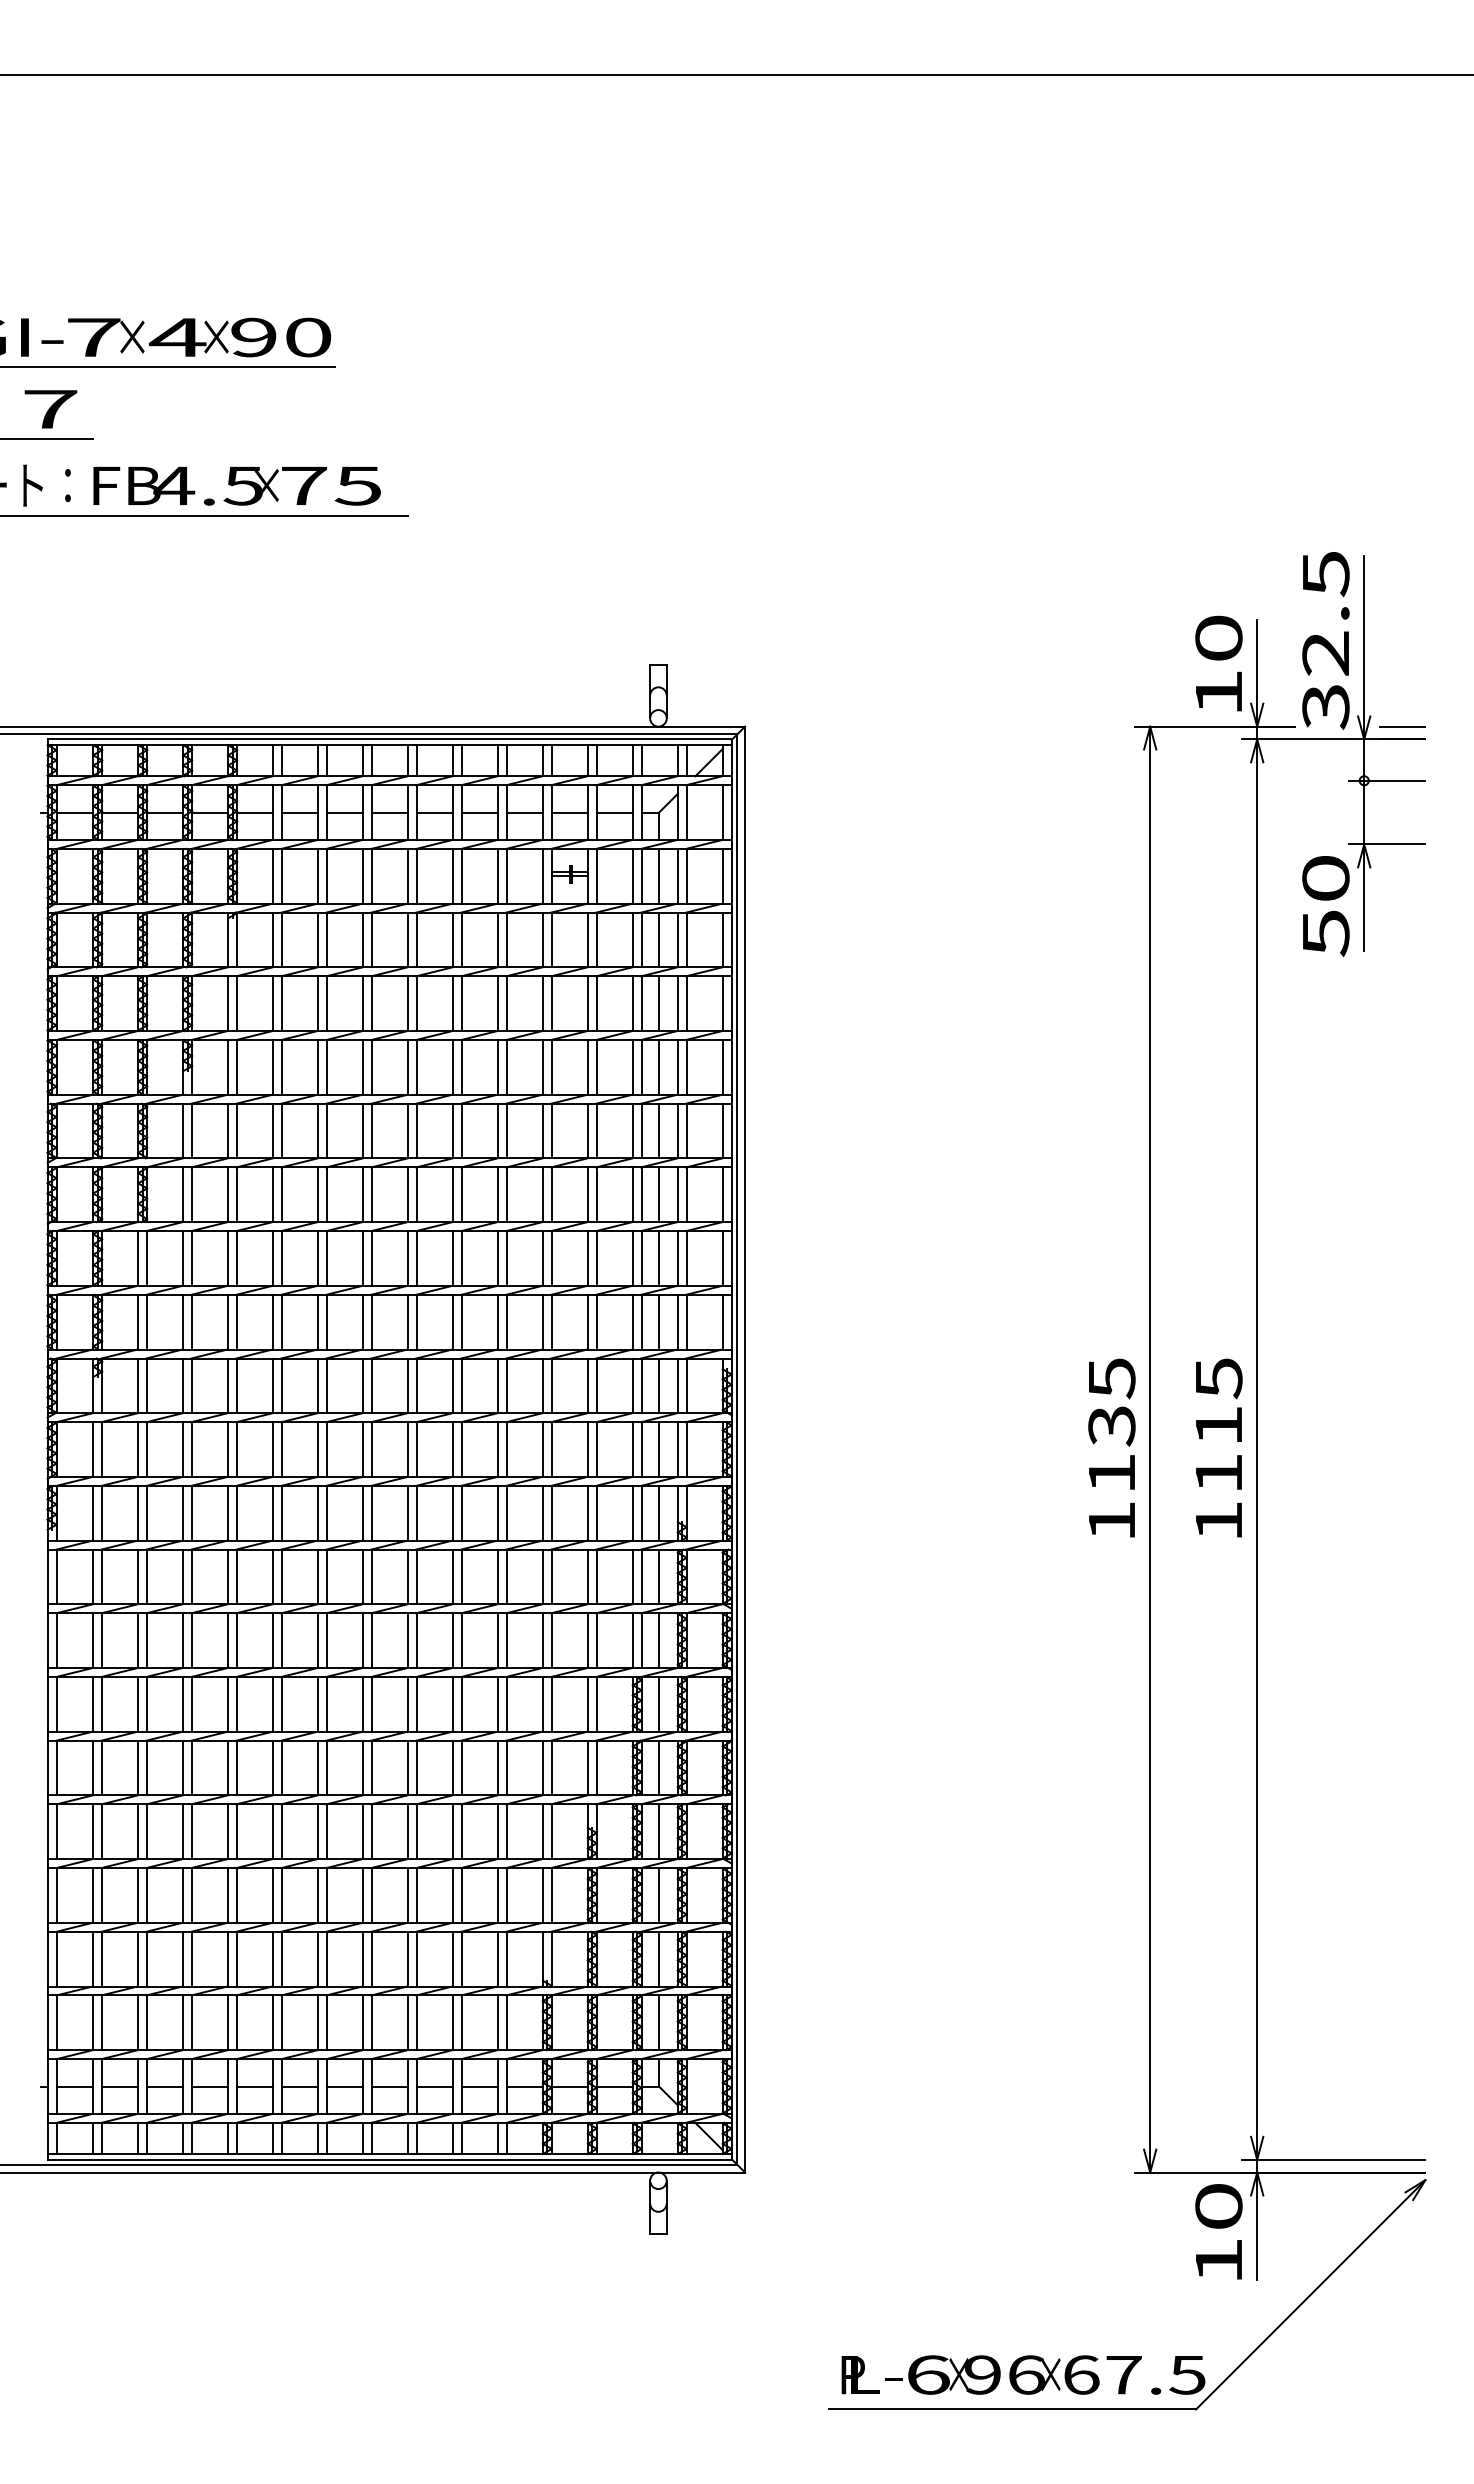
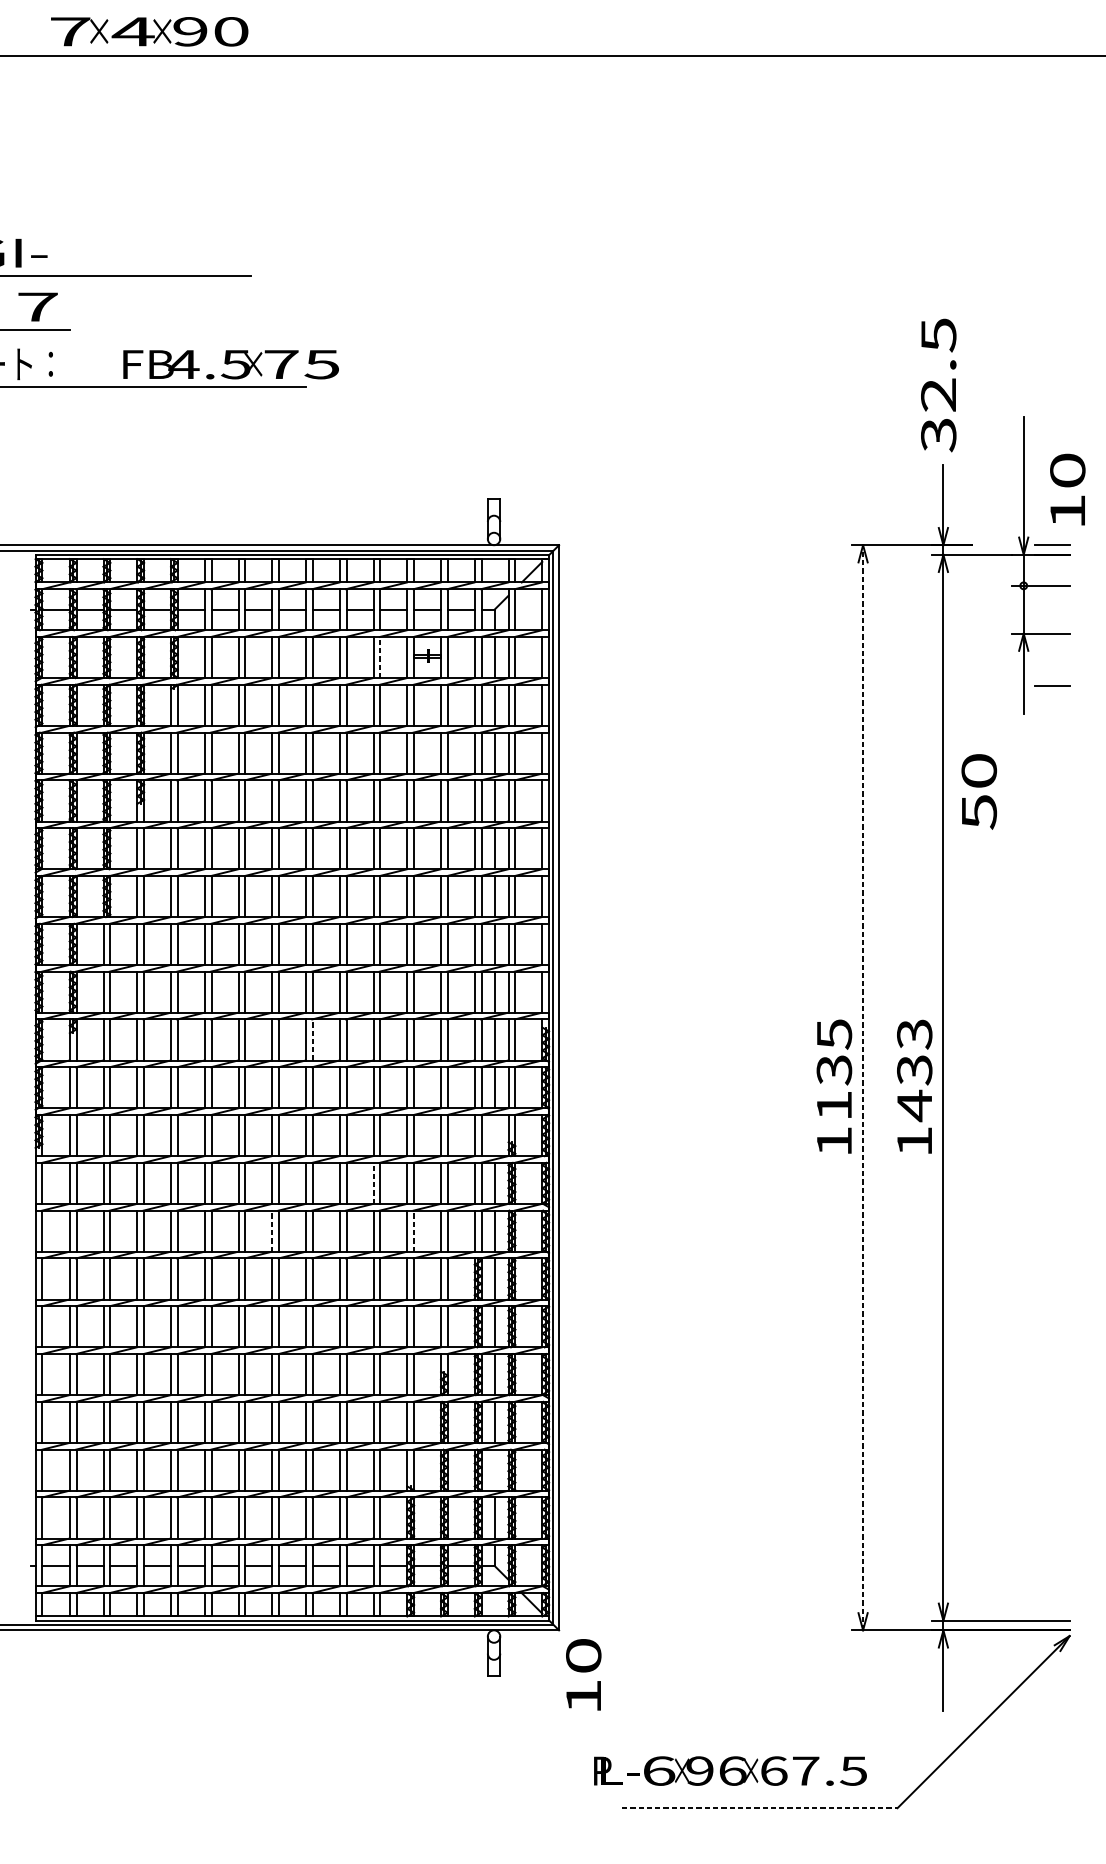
text: (199, 337) -> (149, 31), moved
text: (236, 486) -> (230, 364), moved
text: (1325, 640) -> (938, 385), moved
text: (1218, 663) -> (1067, 489), moved
line: (506, 875) -> (380, 656), solid -> dashed
text: (1325, 906) -> (978, 792), moved
line: (1402, 914) -> (1052, 686), added
line: (416, 1385) -> (312, 1039), solid -> dashed
text: (1218, 1426) -> (914, 1070), 1115 -> 1433
line: (1150, 1449) -> (863, 1087), solid -> dashed
line: (659, 1512) -> (494, 1135), removed
line: (497, 1576) -> (373, 1183), solid -> dashed
line: (363, 1640) -> (272, 1231), solid -> dashed
line: (551, 1640) -> (413, 1231), solid -> dashed
line: (659, 1958) -> (494, 1469), removed
text: (1218, 2231) -> (583, 1674), moved
text: (1023, 2374) -> (730, 1770), moved
line: (1013, 2409) -> (760, 1808), solid -> dashed

